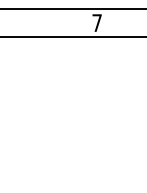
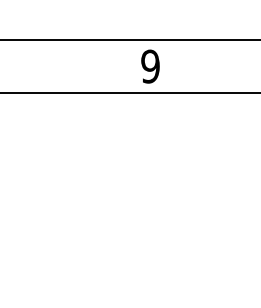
text: (97, 23) -> (151, 67), 7 -> 9

